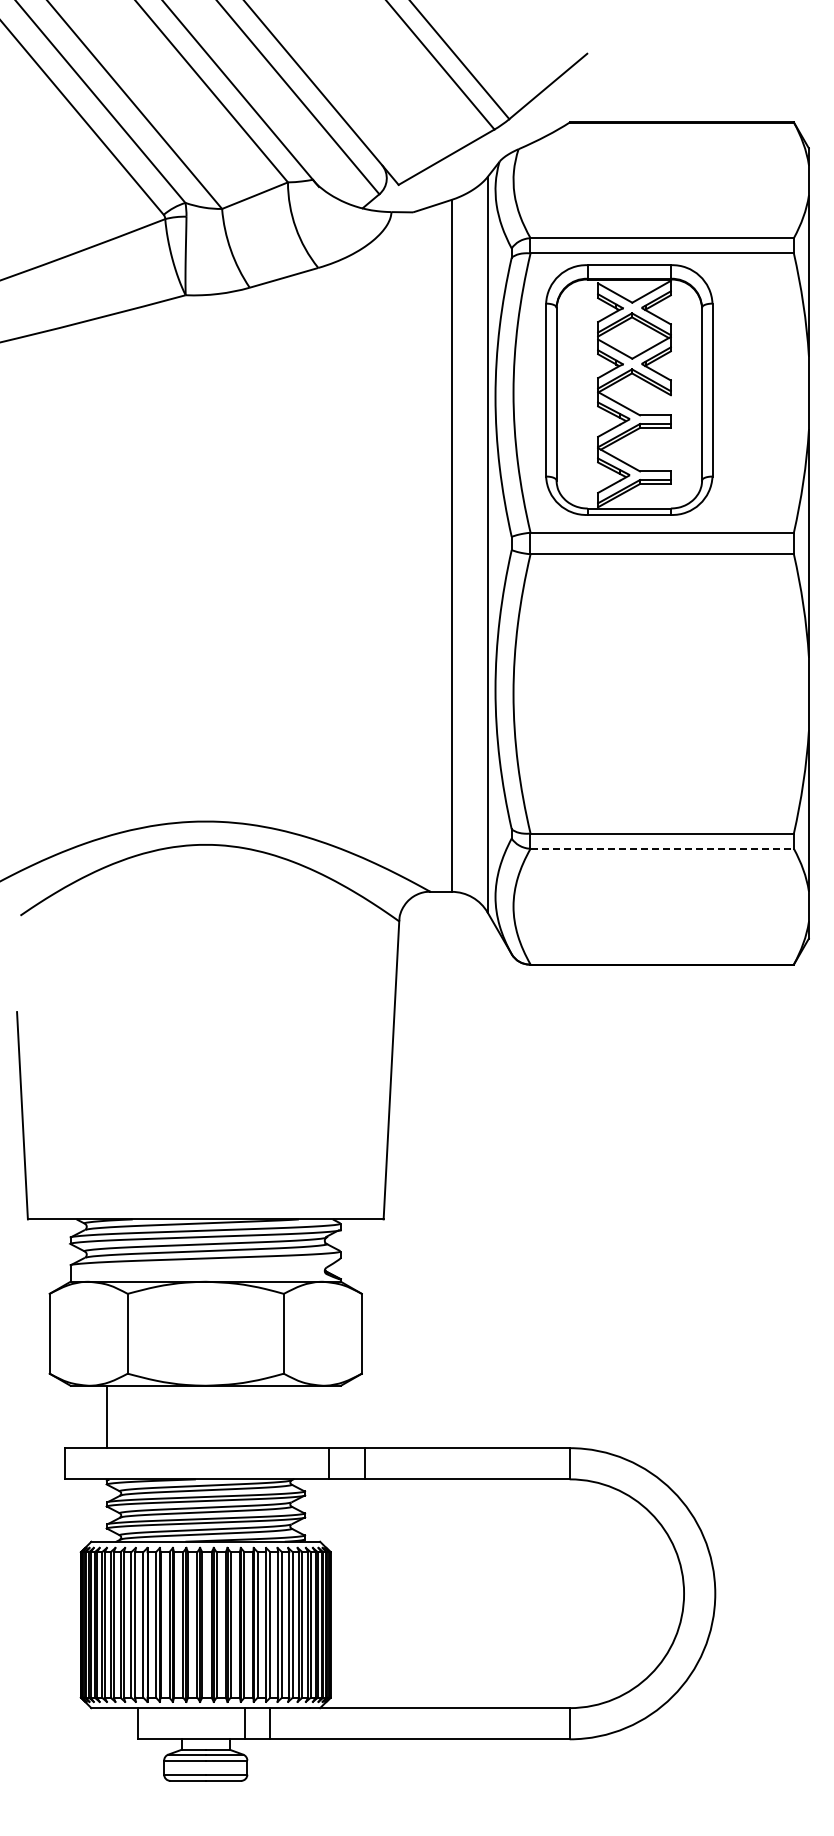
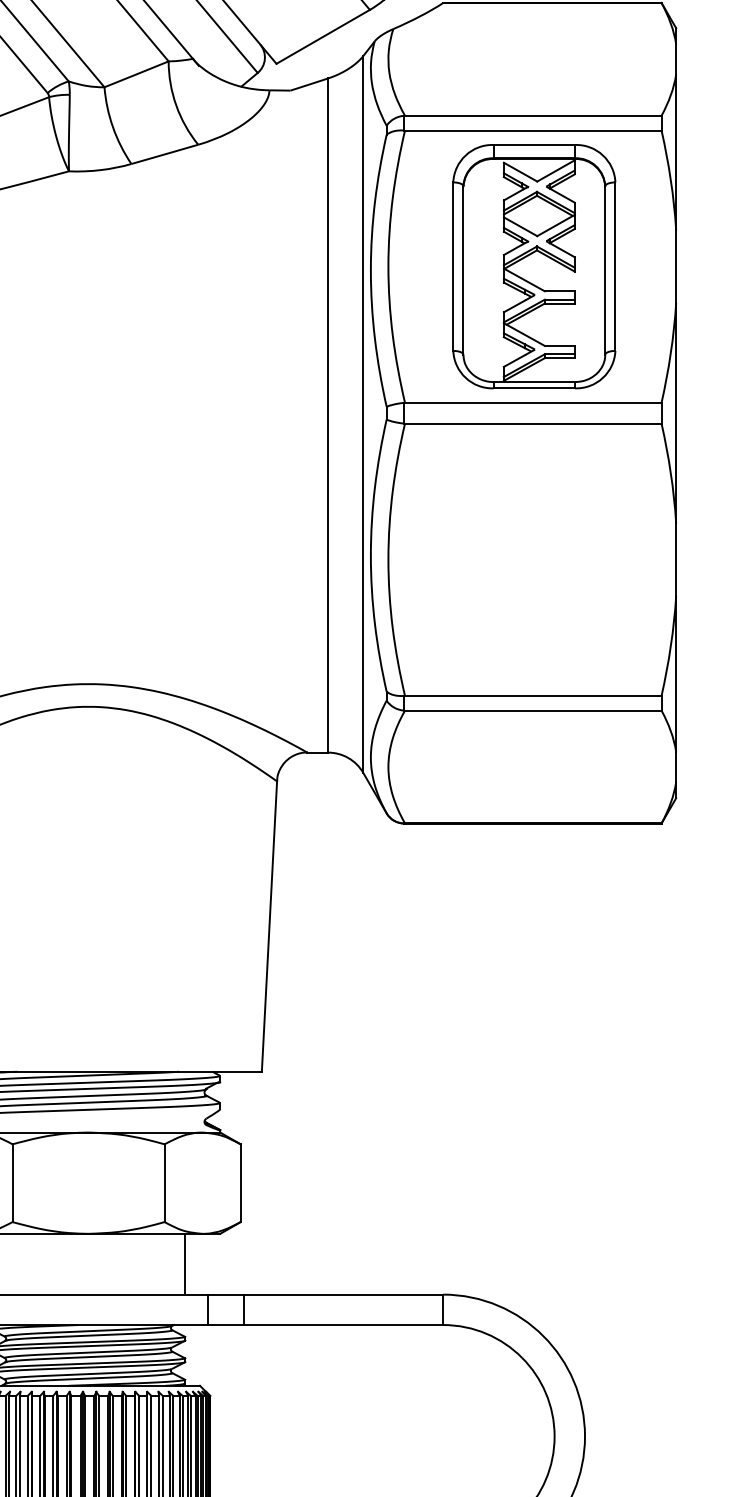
part: (629, 389) -> (534, 266), moved
line: (662, 848) -> (533, 710), dashed -> solid
line: (304, 1416) -> (184, 1263), added

